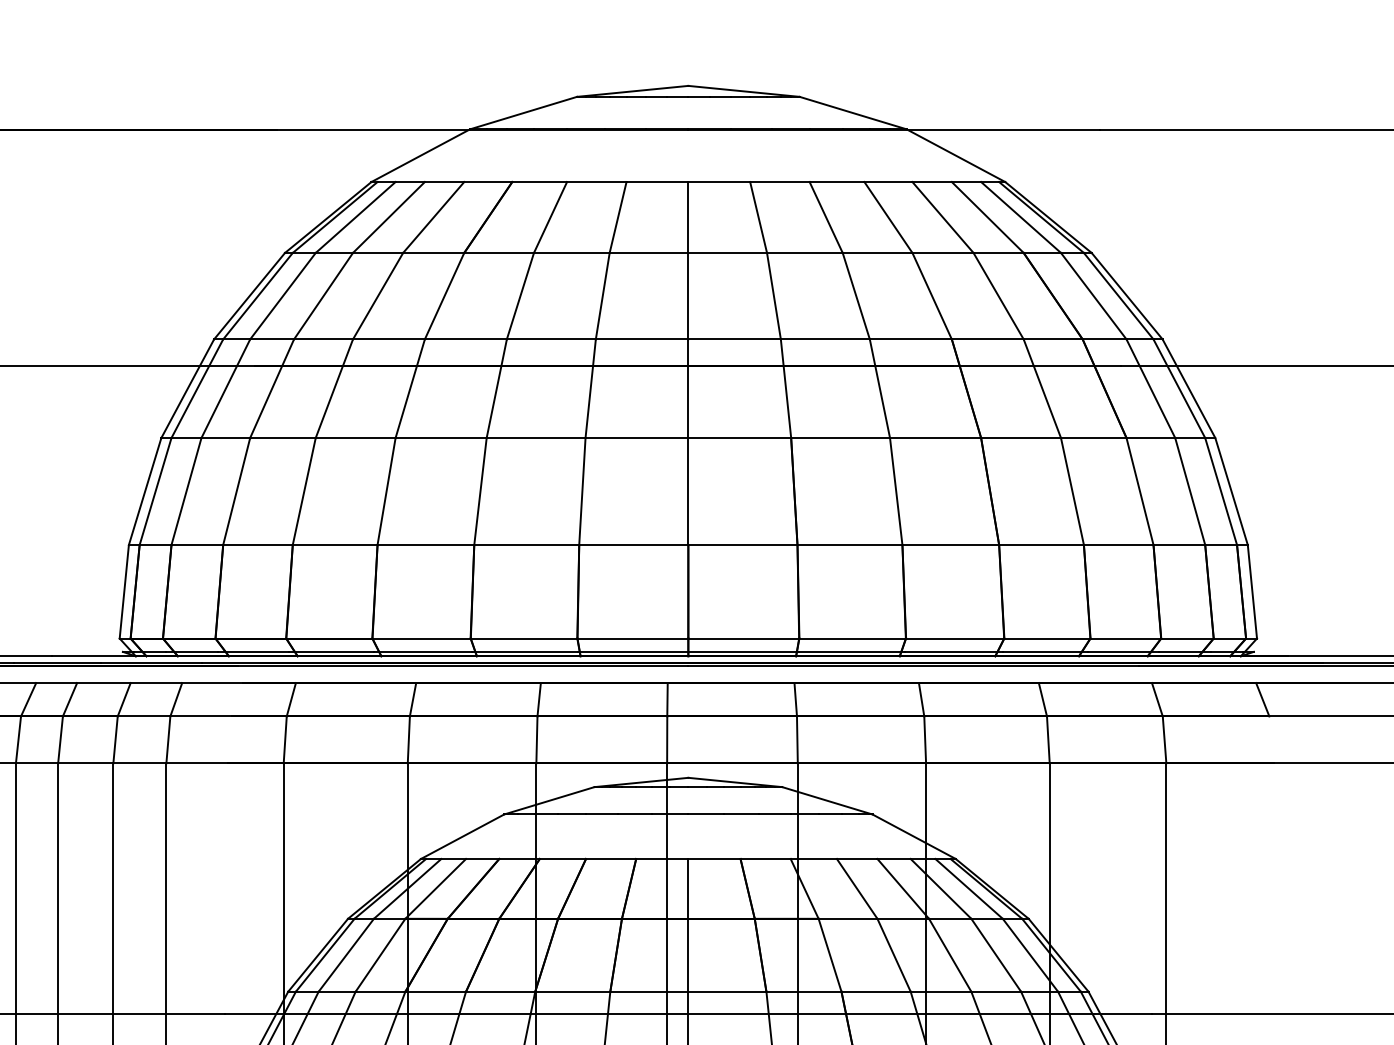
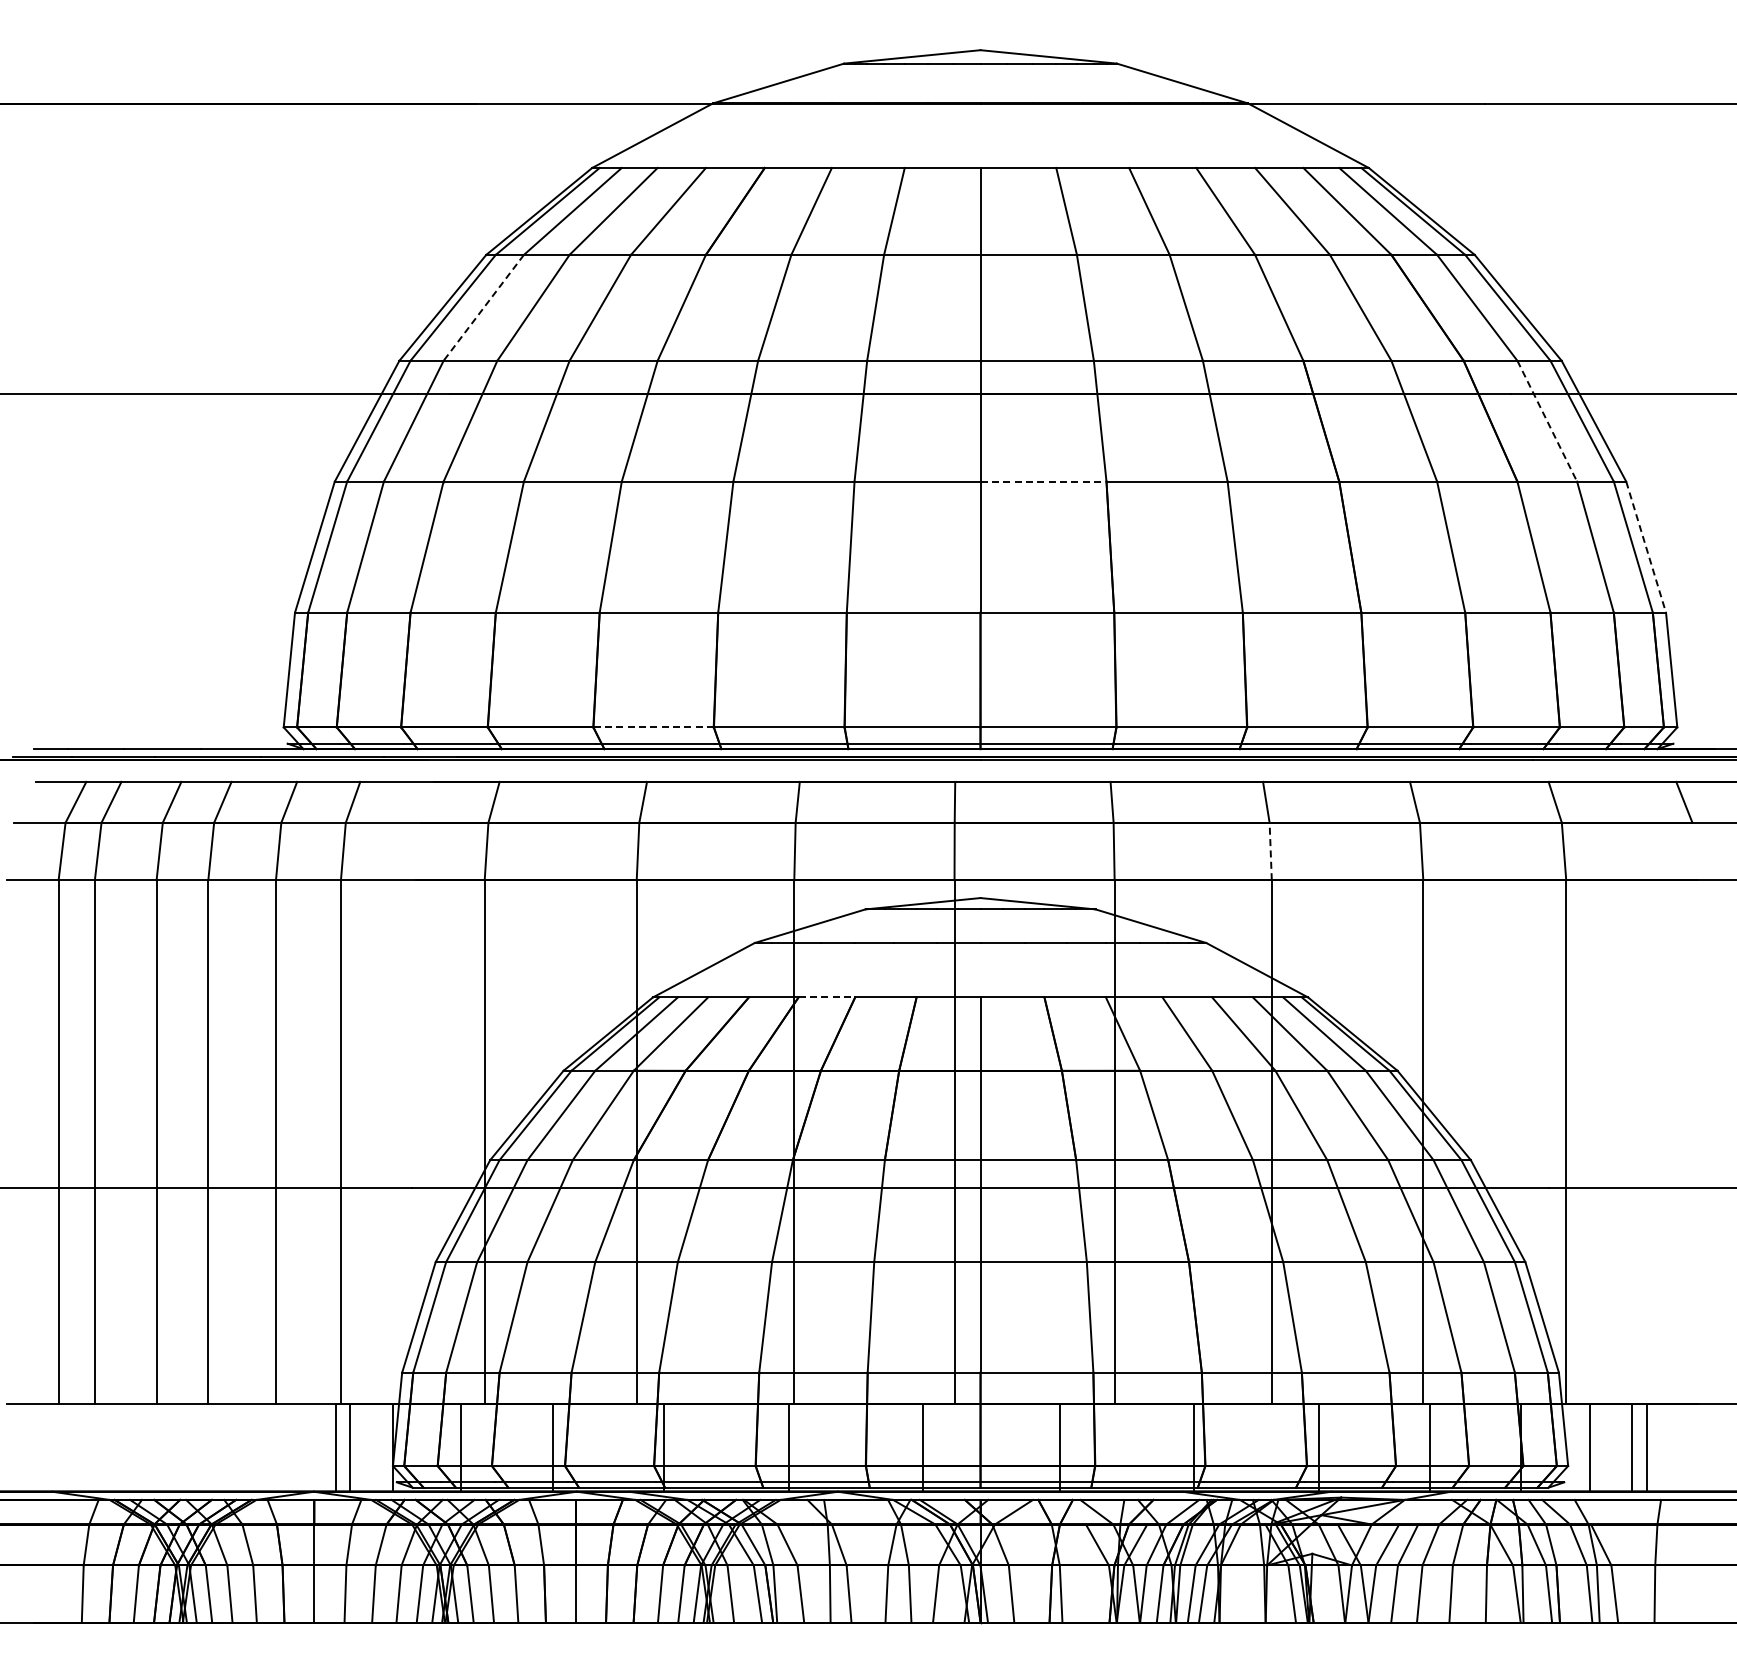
line: (282, 296) -> (483, 308), solid -> dashed
line: (1151, 388) -> (1547, 421), solid -> dashed
line: (739, 437) -> (1043, 481), solid -> dashed
line: (1231, 491) -> (1646, 547), solid -> dashed
line: (422, 638) -> (654, 727), solid -> dashed
line: (925, 739) -> (1270, 851), solid -> dashed
line: (563, 859) -> (827, 997), solid -> dashed

